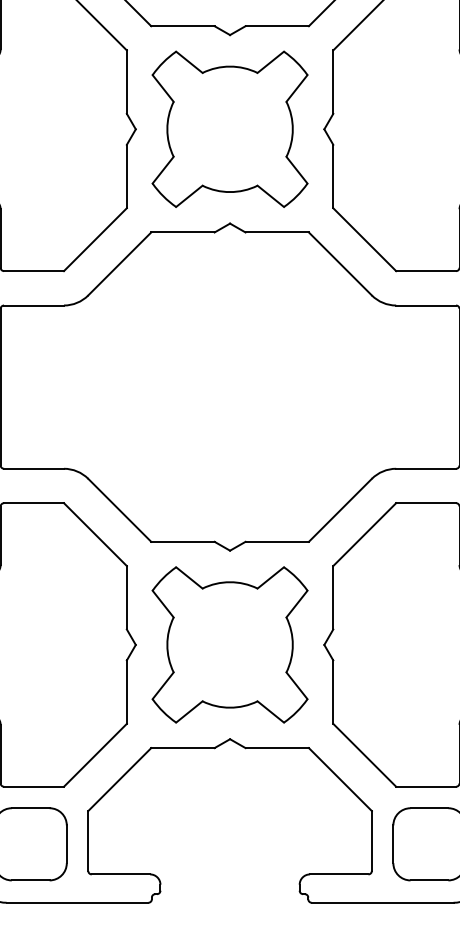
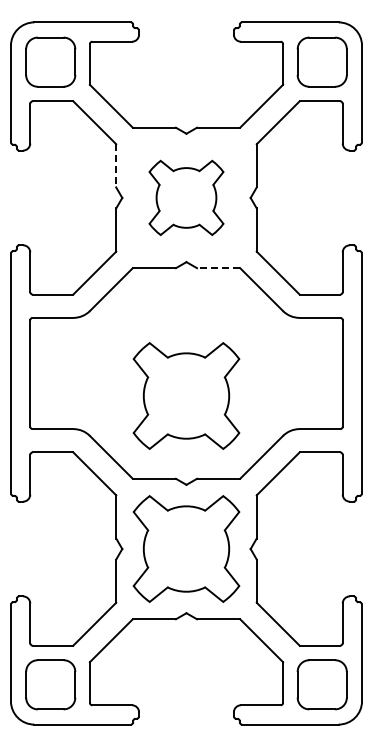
line: (127, 81) -> (116, 165), solid -> dashed
part: (230, 128) -> (186, 197), size x0.7
line: (277, 232) -> (218, 268), solid -> dashed
part: (230, 419) -> (186, 395), added

